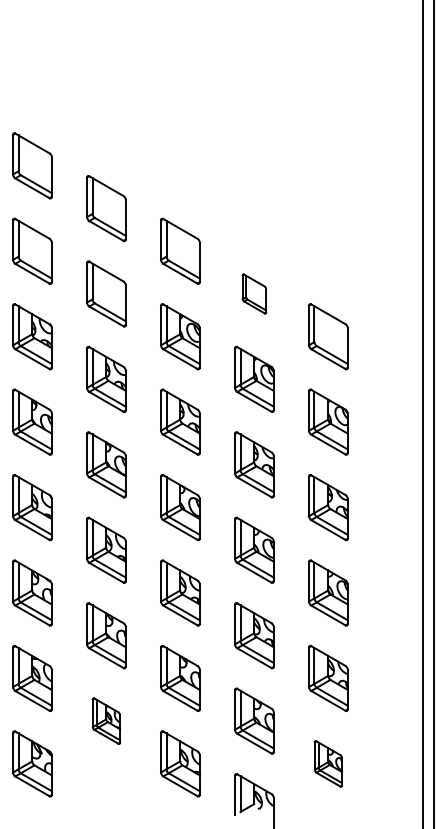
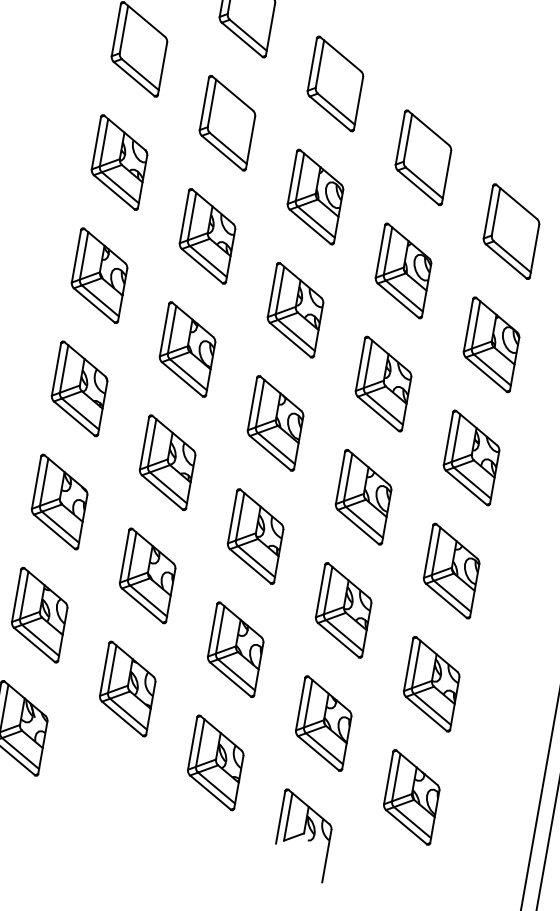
part: (254, 293) -> (423, 157), size x1.67
part: (106, 720) -> (127, 688), size x1.43
part: (328, 763) -> (411, 796), size x1.43

